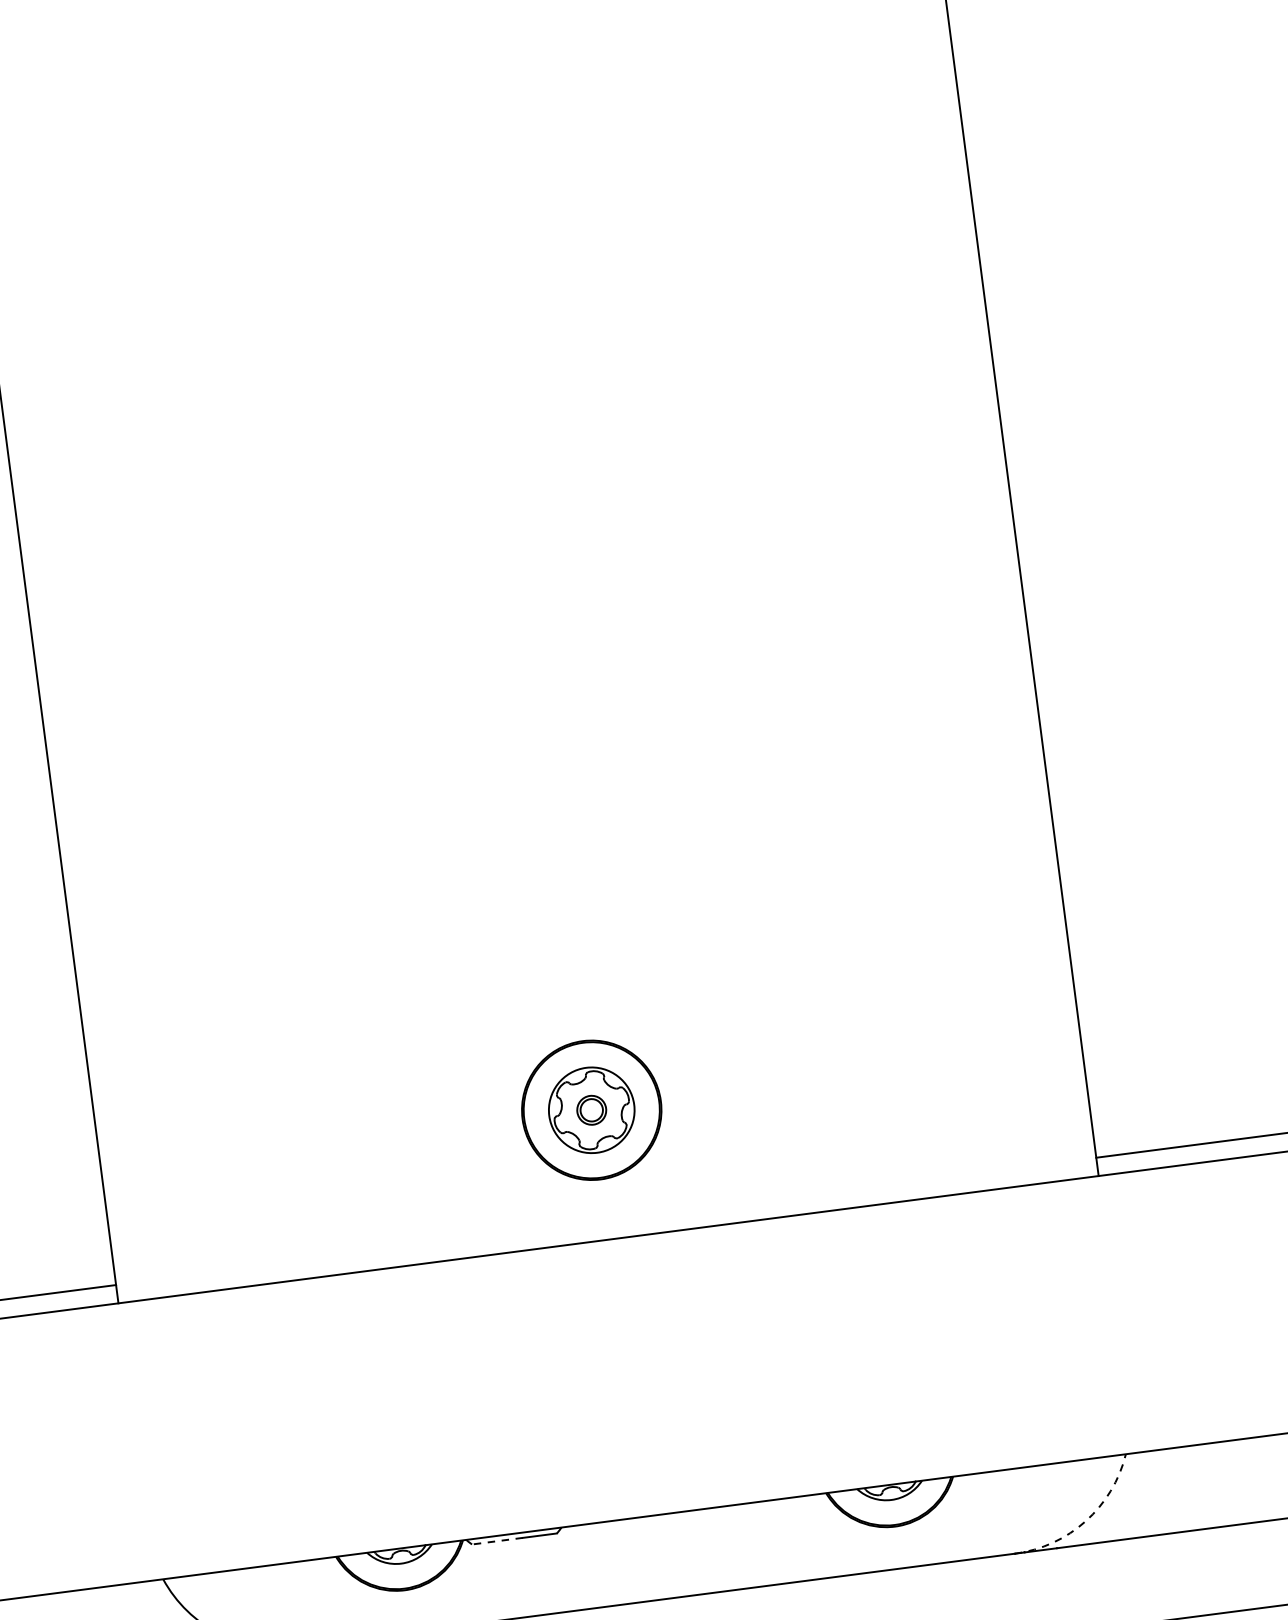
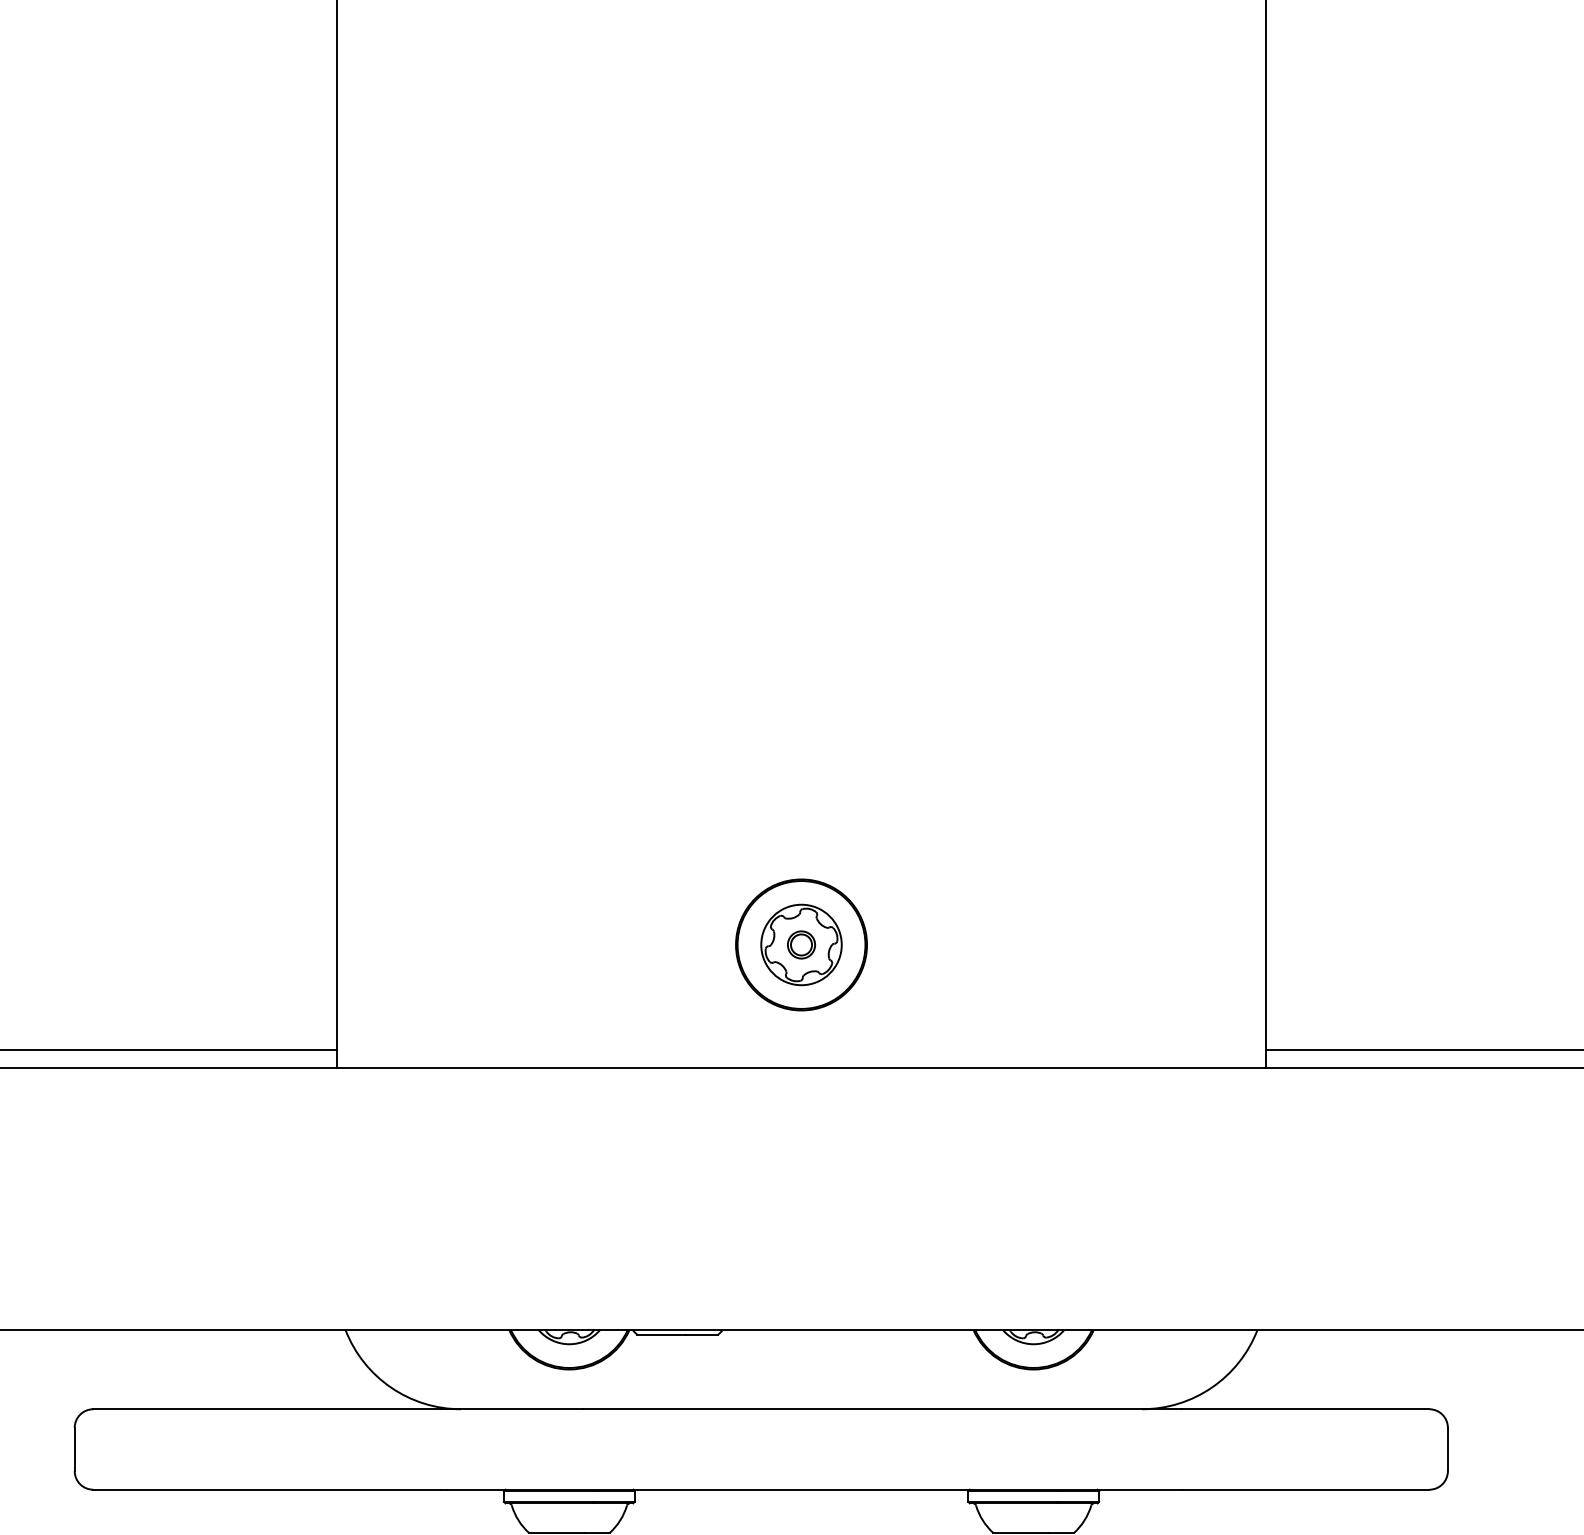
arc: (1086, 1521) -> (1212, 1387), dashed -> solid
line: (497, 1540) -> (661, 1334), dashed -> solid

